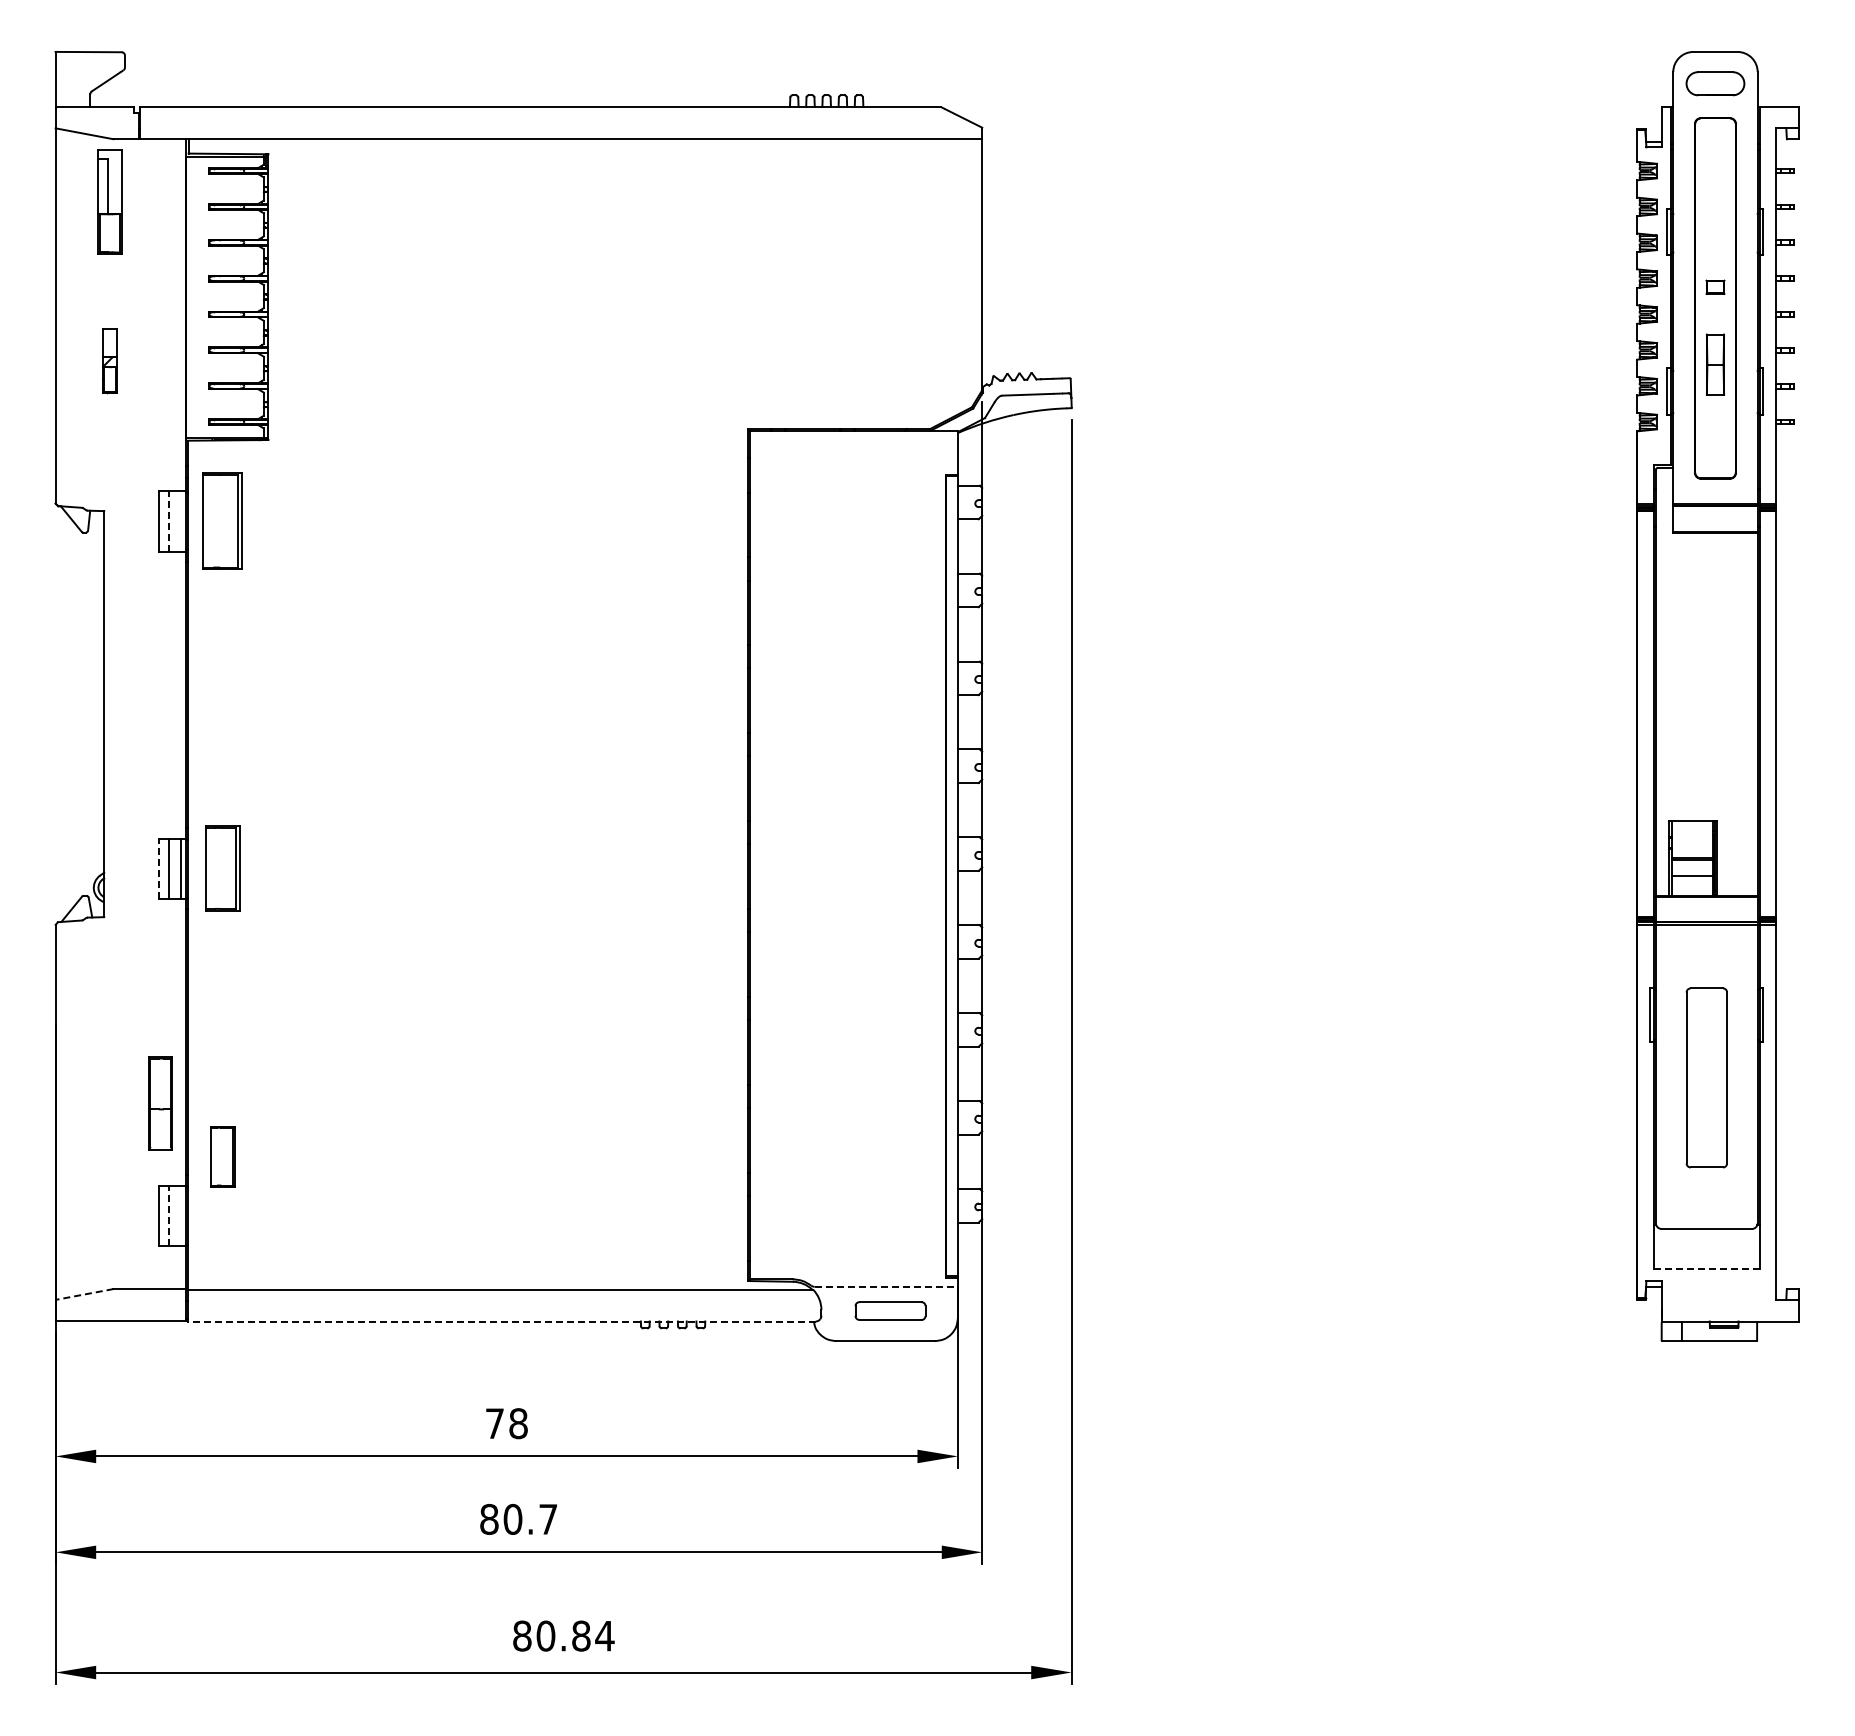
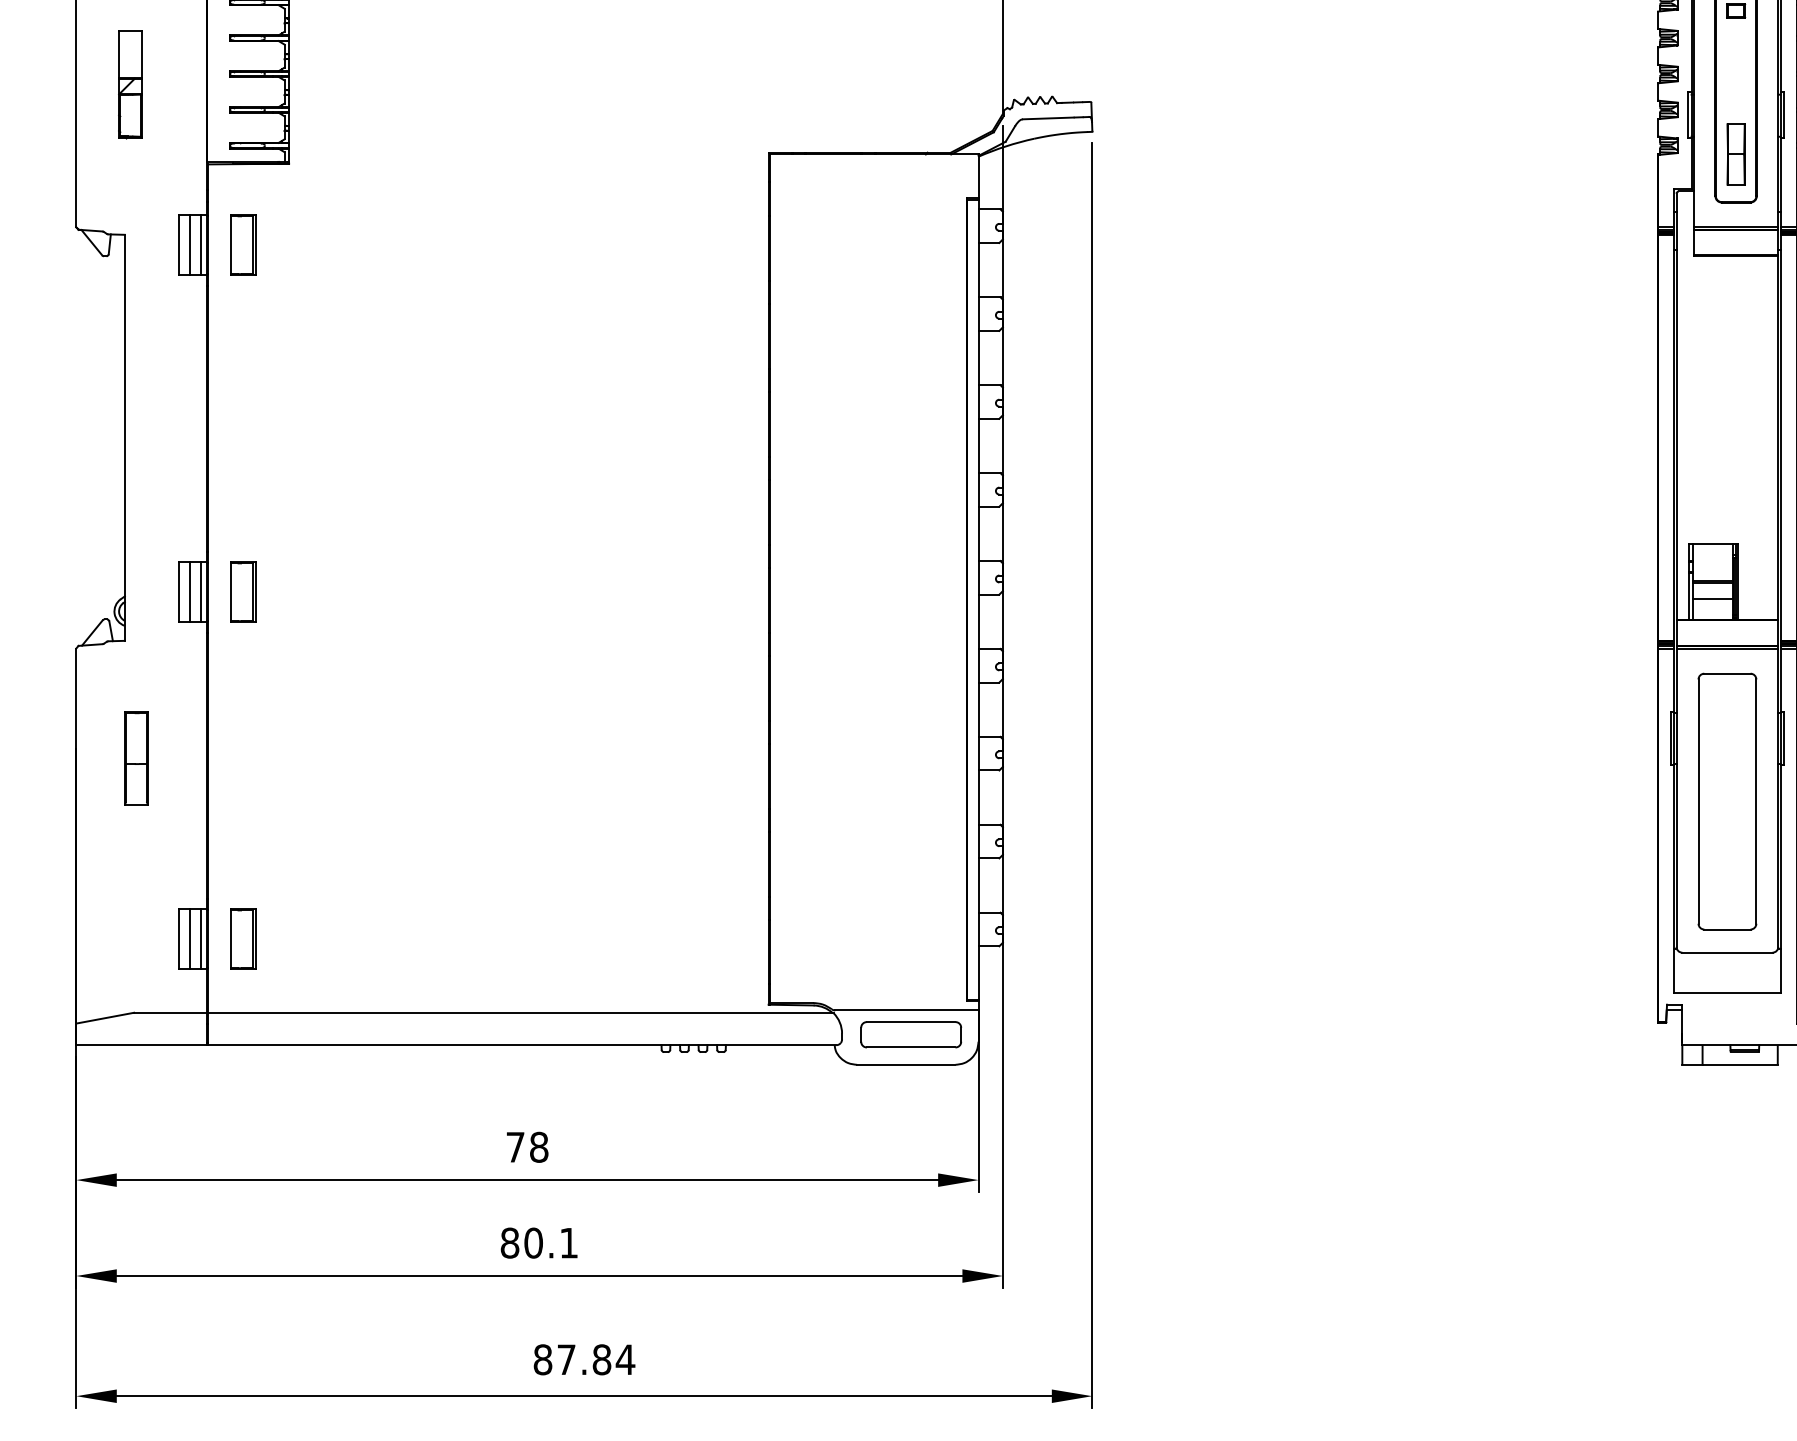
part: (109, 360) -> (130, 84), size x1.67
part: (1715, 364) -> (1736, 154), moved
line: (169, 521) -> (190, 245), dashed -> solid
line: (180, 521) -> (201, 245), added
part: (222, 521) -> (243, 245), size x0.62
line: (158, 868) -> (179, 592), dashed -> solid
part: (222, 868) -> (243, 592), size x0.71
part: (1706, 1077) -> (1727, 801), size x1.43
part: (160, 1103) -> (136, 758), moved
part: (222, 1156) -> (243, 939), moved
line: (169, 1215) -> (190, 939), dashed -> solid
line: (180, 1215) -> (201, 939), added
line: (1706, 1269) -> (1727, 993), dashed -> solid
line: (886, 1286) -> (907, 1010), dashed -> solid
line: (84, 1294) -> (105, 1018), dashed -> solid
part: (890, 1310) -> (911, 1034), size x1.43
line: (501, 1321) -> (522, 1045), dashed -> solid
text: (548, 1519) -> (569, 1243), 80.7 -> 80.1
text: (545, 1635) -> (566, 1359), 80.84 -> 87.84

